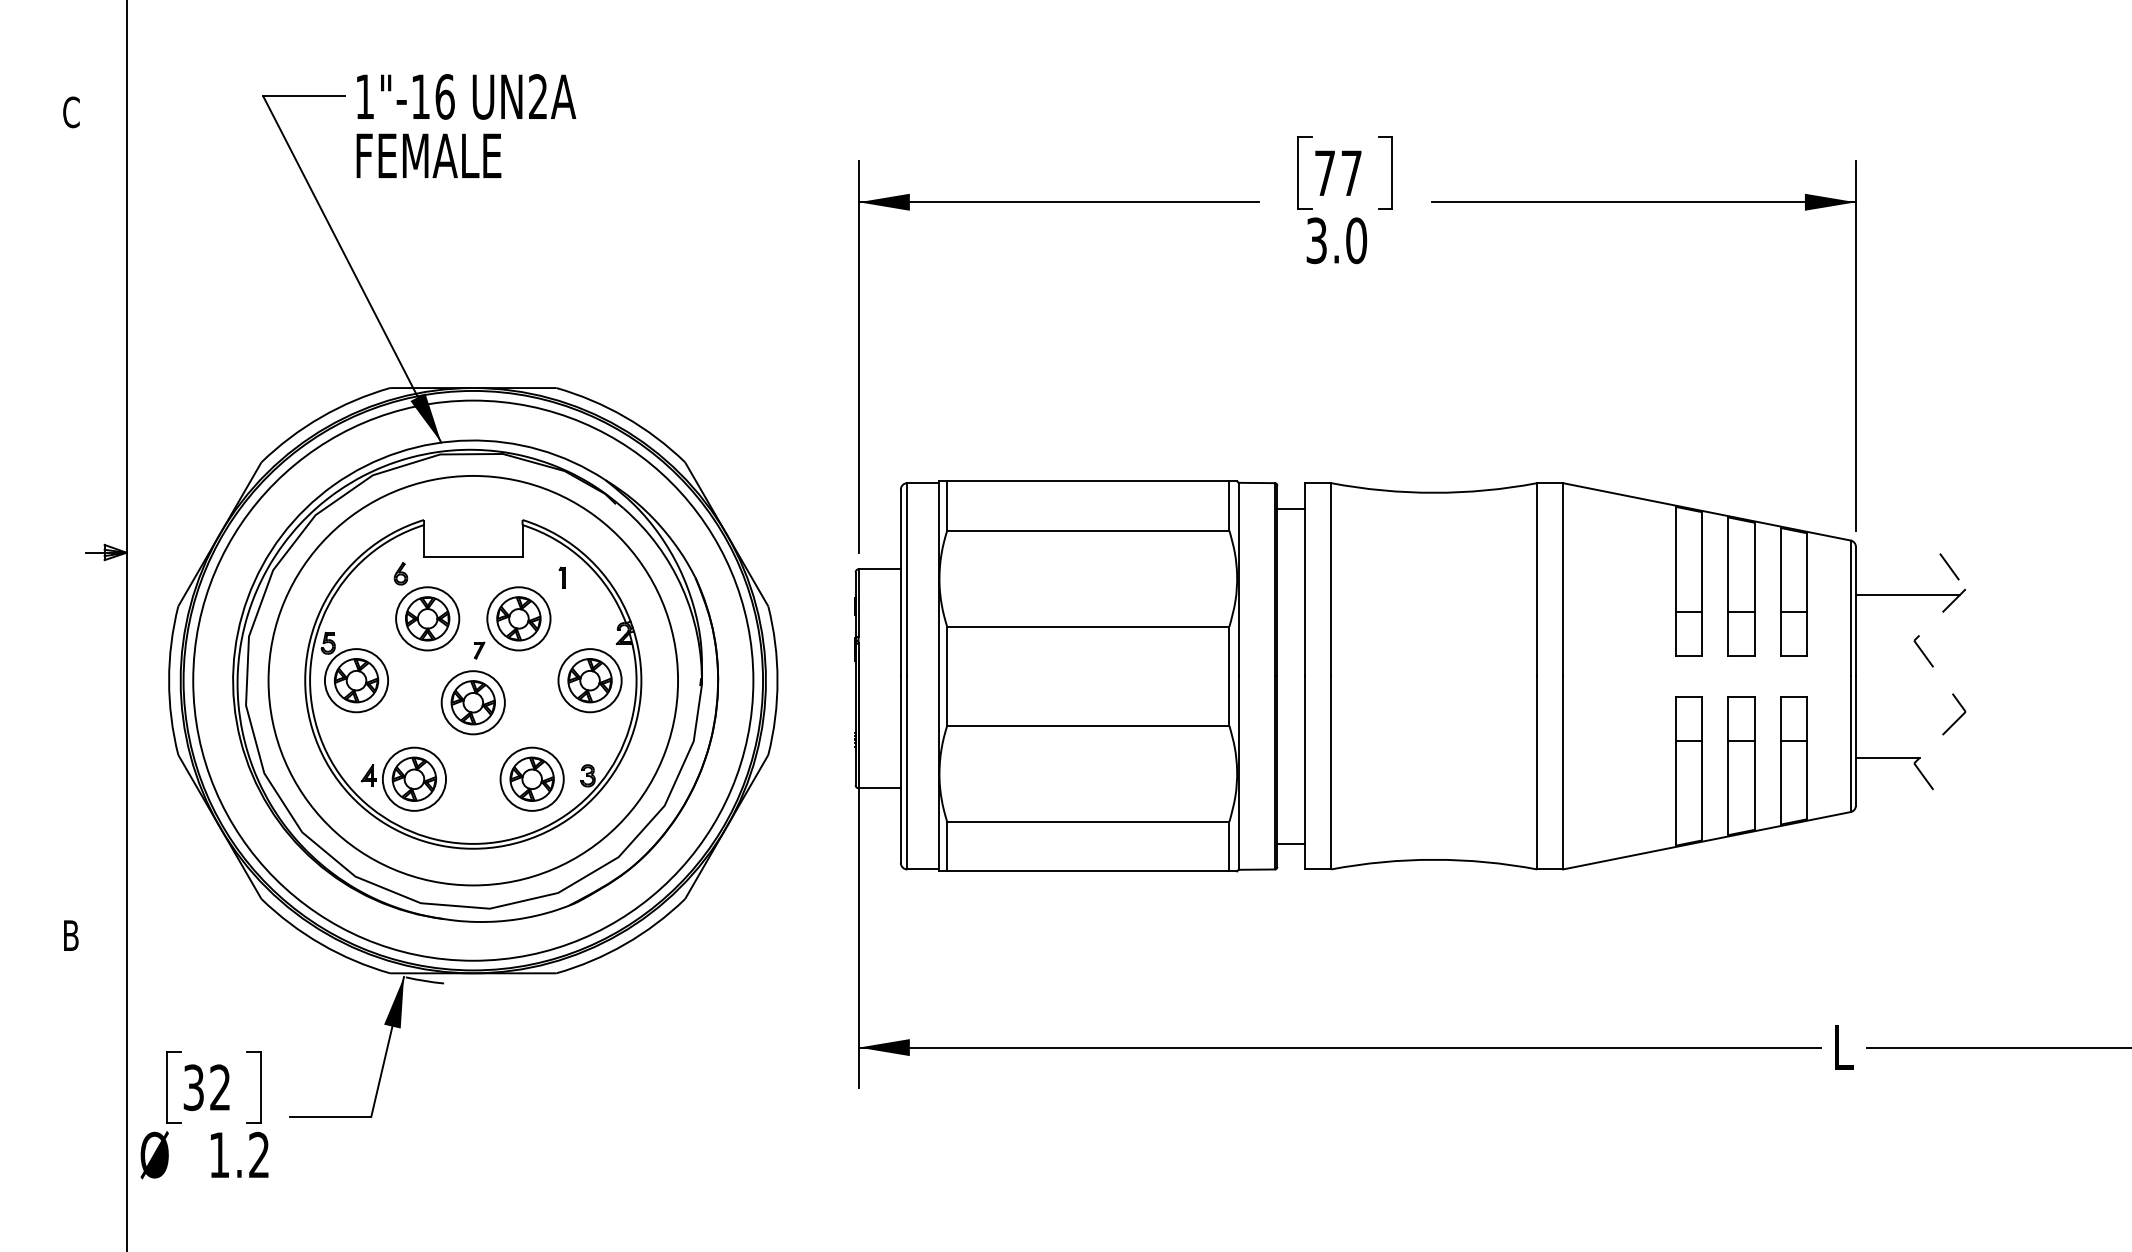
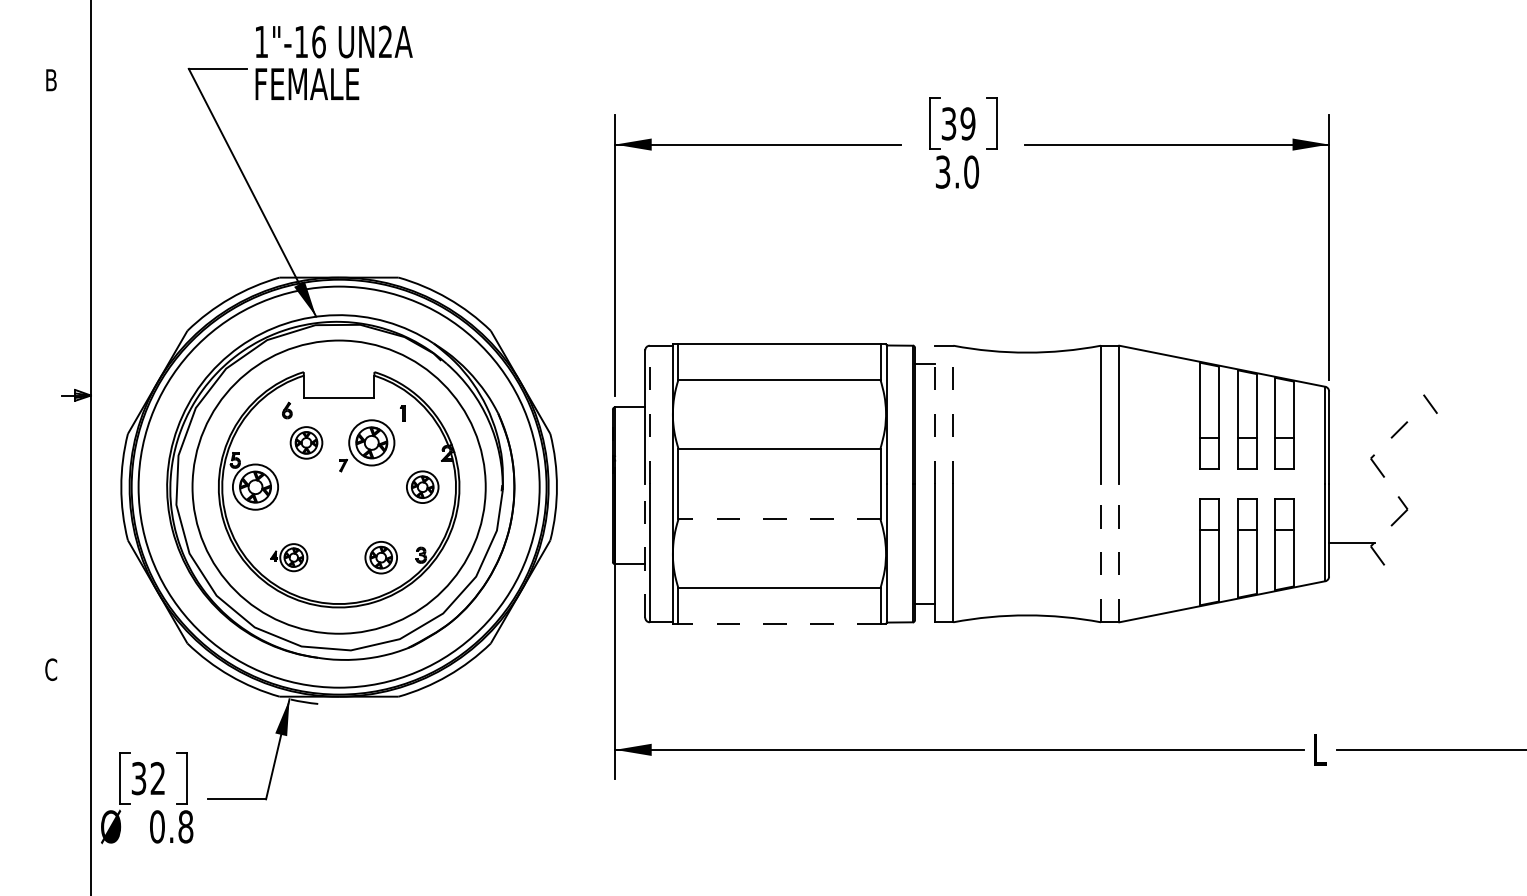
text: (71, 112) -> (51, 80), C -> B
text: (466, 125) -> (334, 62), moved
text: (1338, 173) -> (958, 124), 77 -> 39
line: (1949, 566) -> (1430, 403), moved
line: (907, 579) -> (650, 414), solid -> dashed
line: (1305, 579) -> (934, 414), solid -> dashed
line: (1331, 579) -> (953, 414), solid -> dashed
line: (1907, 594) -> (1366, 425), removed
part: (427, 618) -> (306, 442), size x0.7
part: (589, 680) -> (422, 487), size x0.7
part: (472, 702) -> (338, 502), removed
line: (1087, 725) -> (778, 519), solid -> dashed
line: (900, 769) -> (645, 550), solid -> dashed
line: (1537, 772) -> (1101, 552), solid -> dashed
line: (1563, 772) -> (1119, 552), solid -> dashed
part: (403, 778) -> (289, 557), size x0.6
part: (531, 778) -> (380, 557), size x0.7
line: (1087, 871) -> (778, 623), solid -> dashed
text: (70, 935) -> (50, 669), B -> C
text: (239, 1154) -> (171, 826), 1.2 -> 0.8

